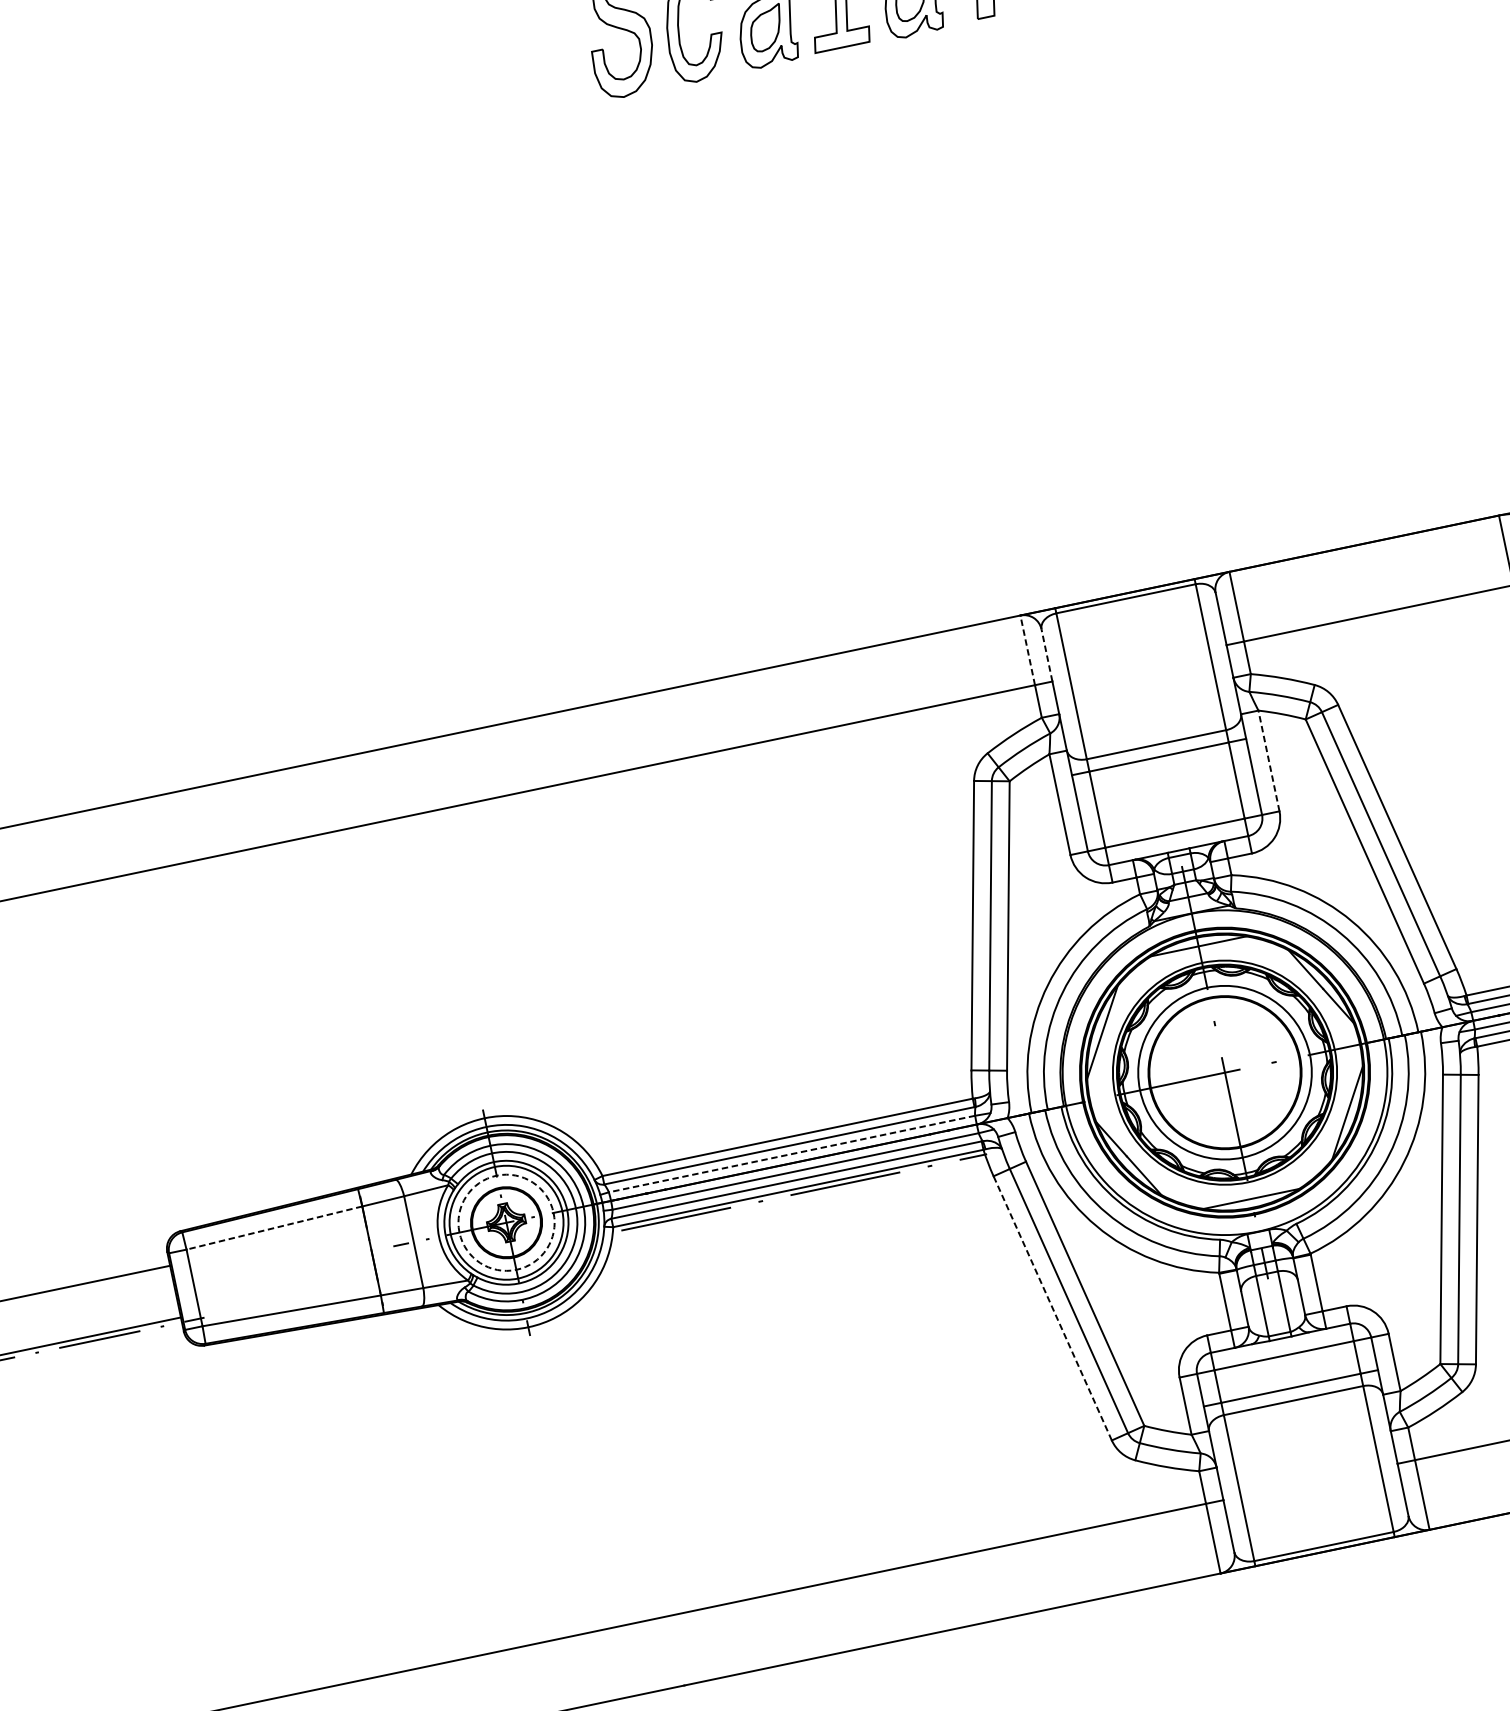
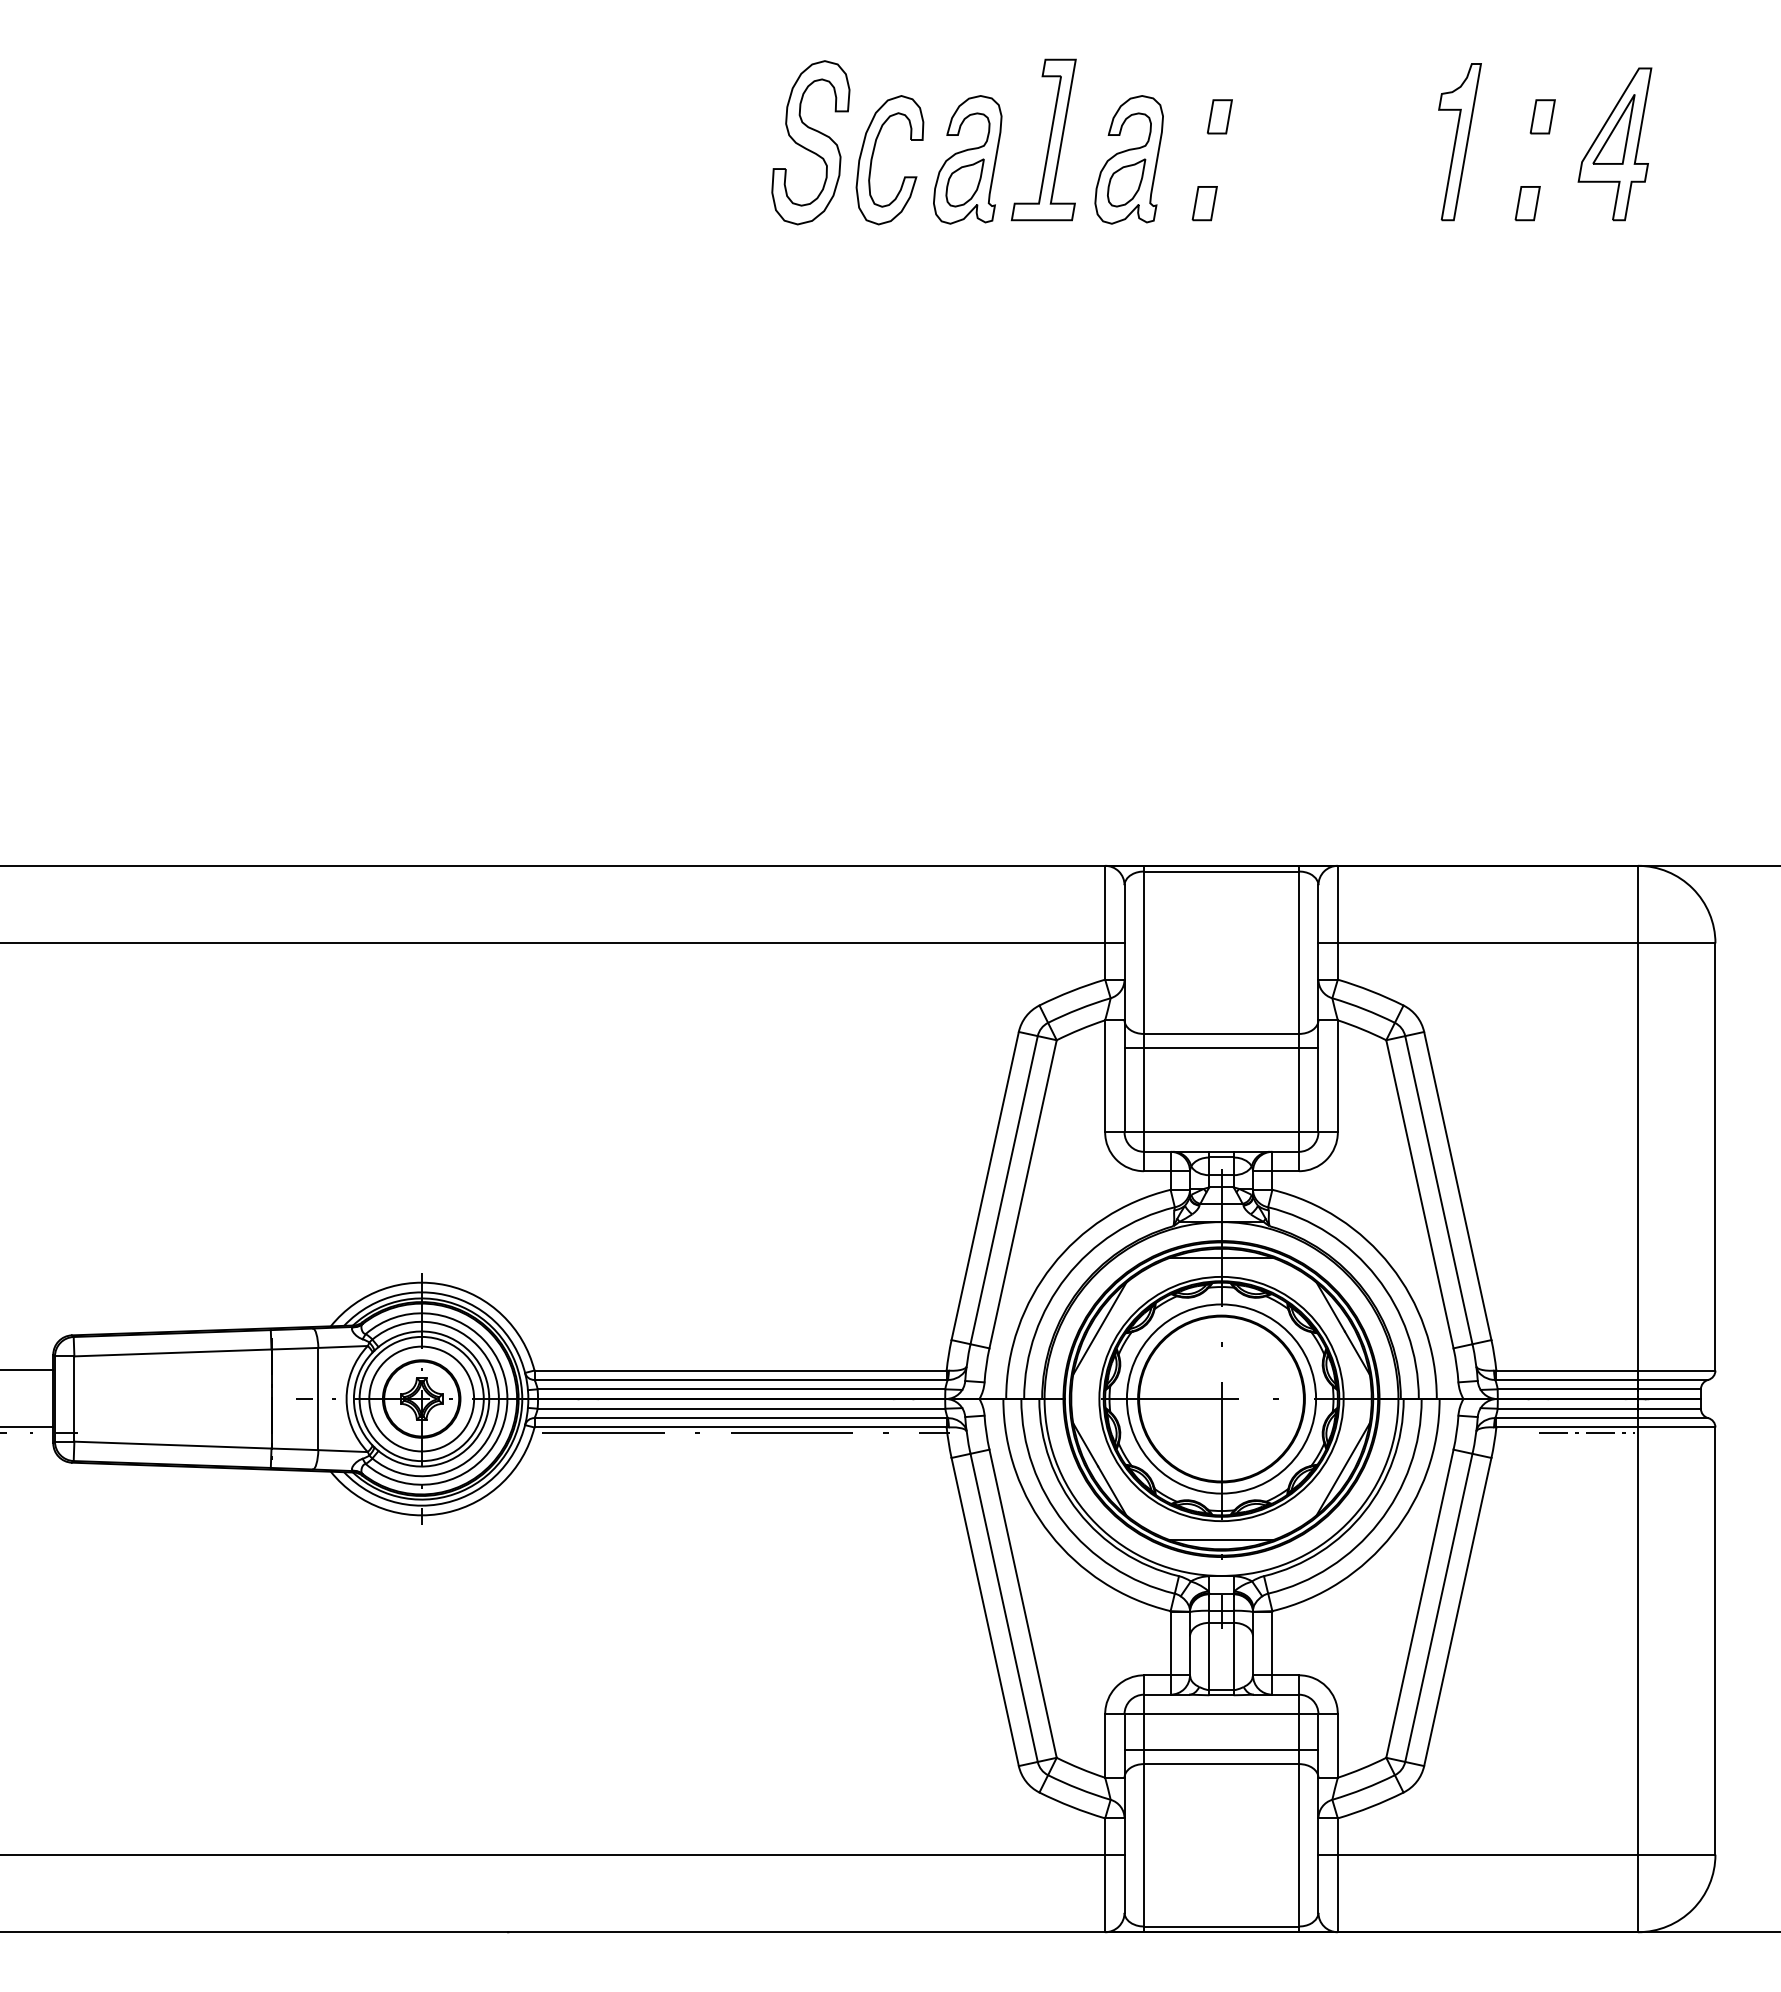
line: (1028, 650) -> (1105, 904), dashed -> solid
line: (1046, 654) -> (1124, 913), dashed -> solid
line: (1268, 760) -> (1337, 1075), dashed -> solid
line: (792, 1154) -> (741, 1389), dashed -> solid
circle: (506, 1222) -> (421, 1398), dashed -> solid
line: (273, 1227) -> (172, 1352), dashed -> solid
line: (1053, 1308) -> (985, 1612), dashed -> solid

